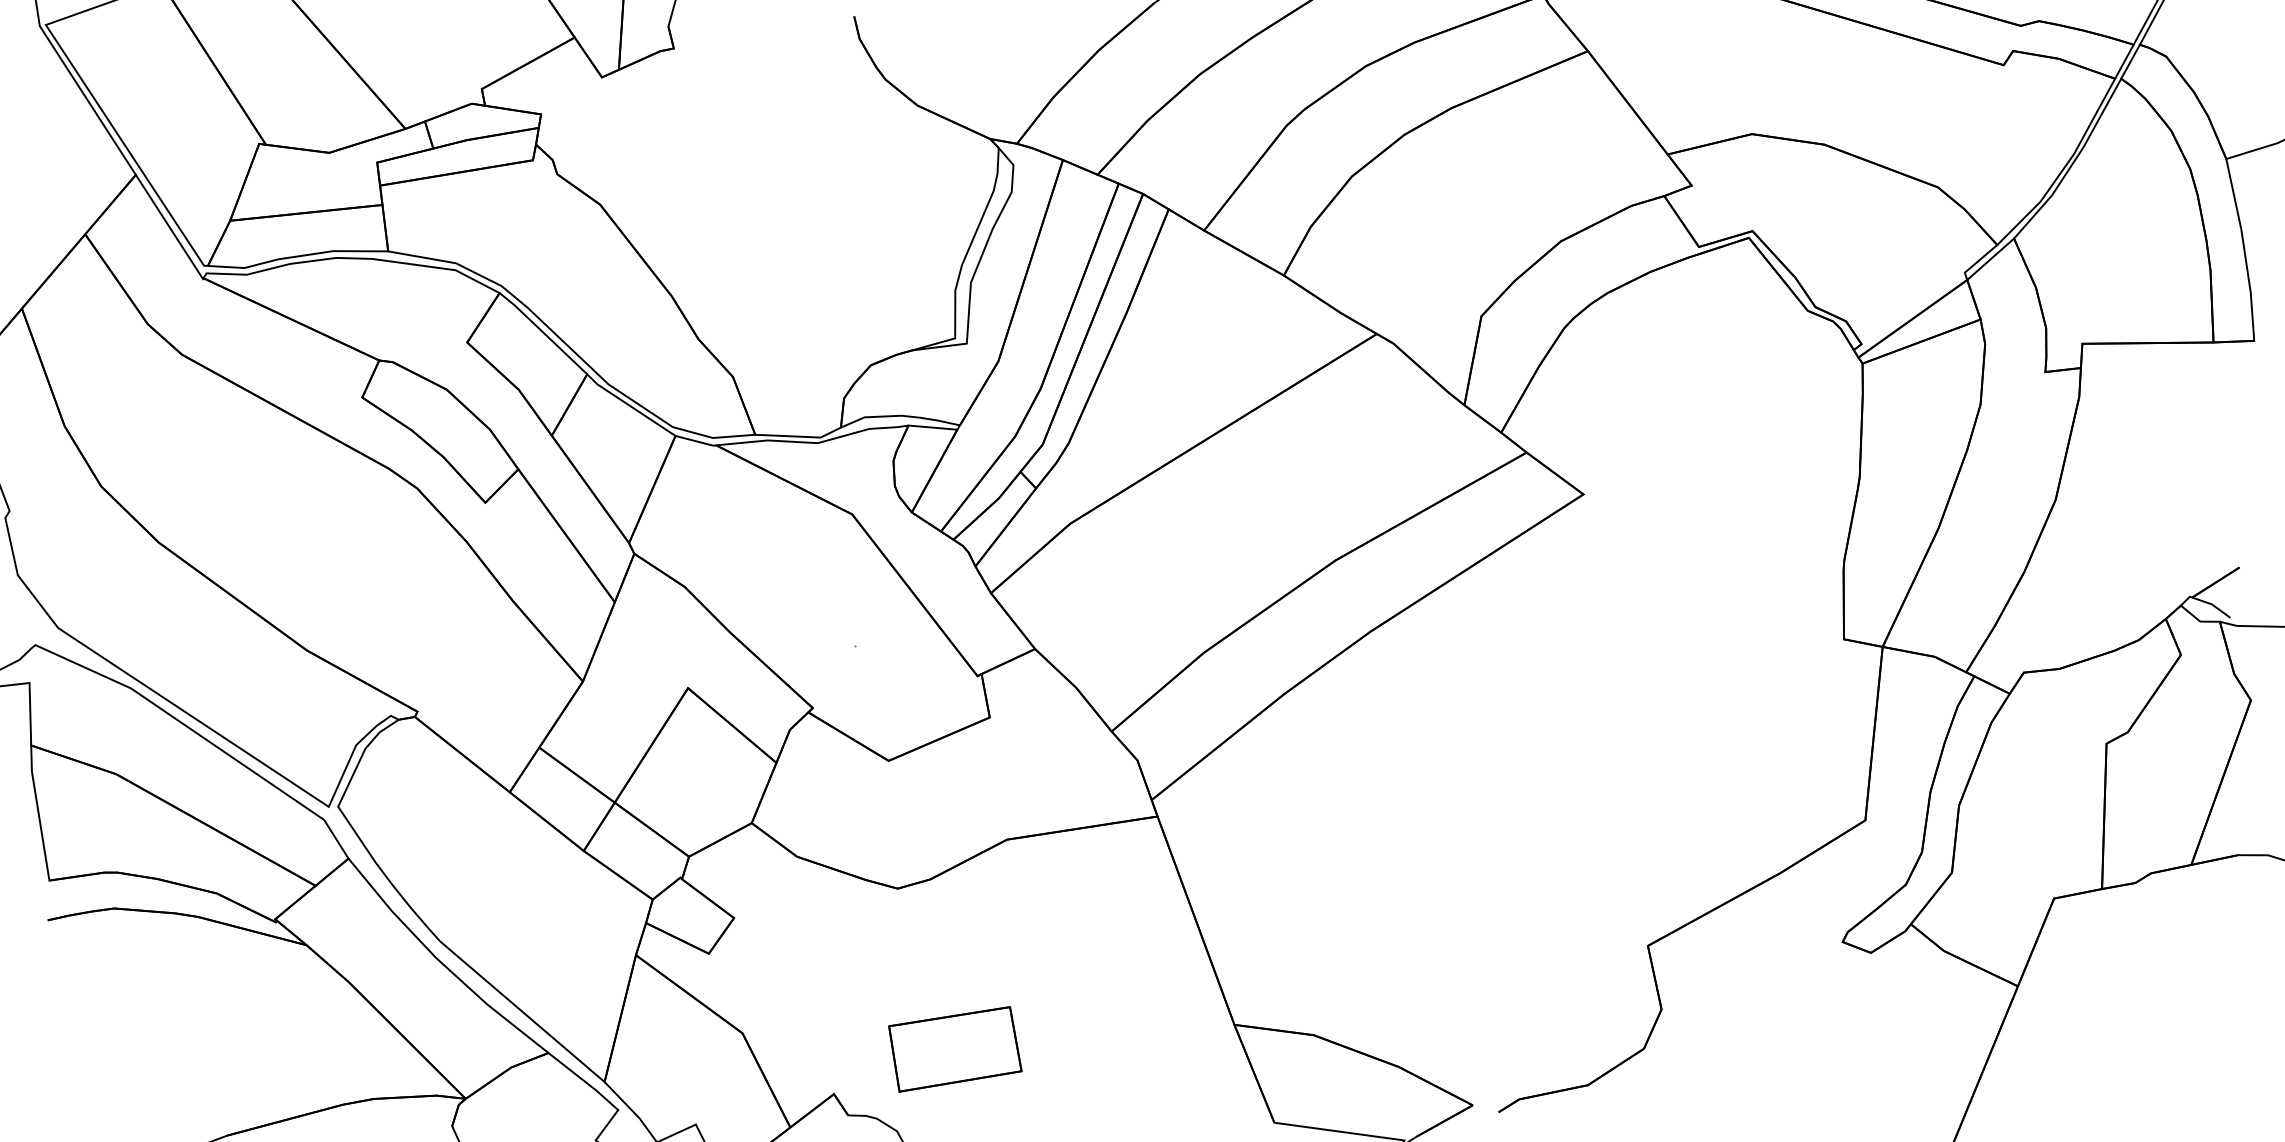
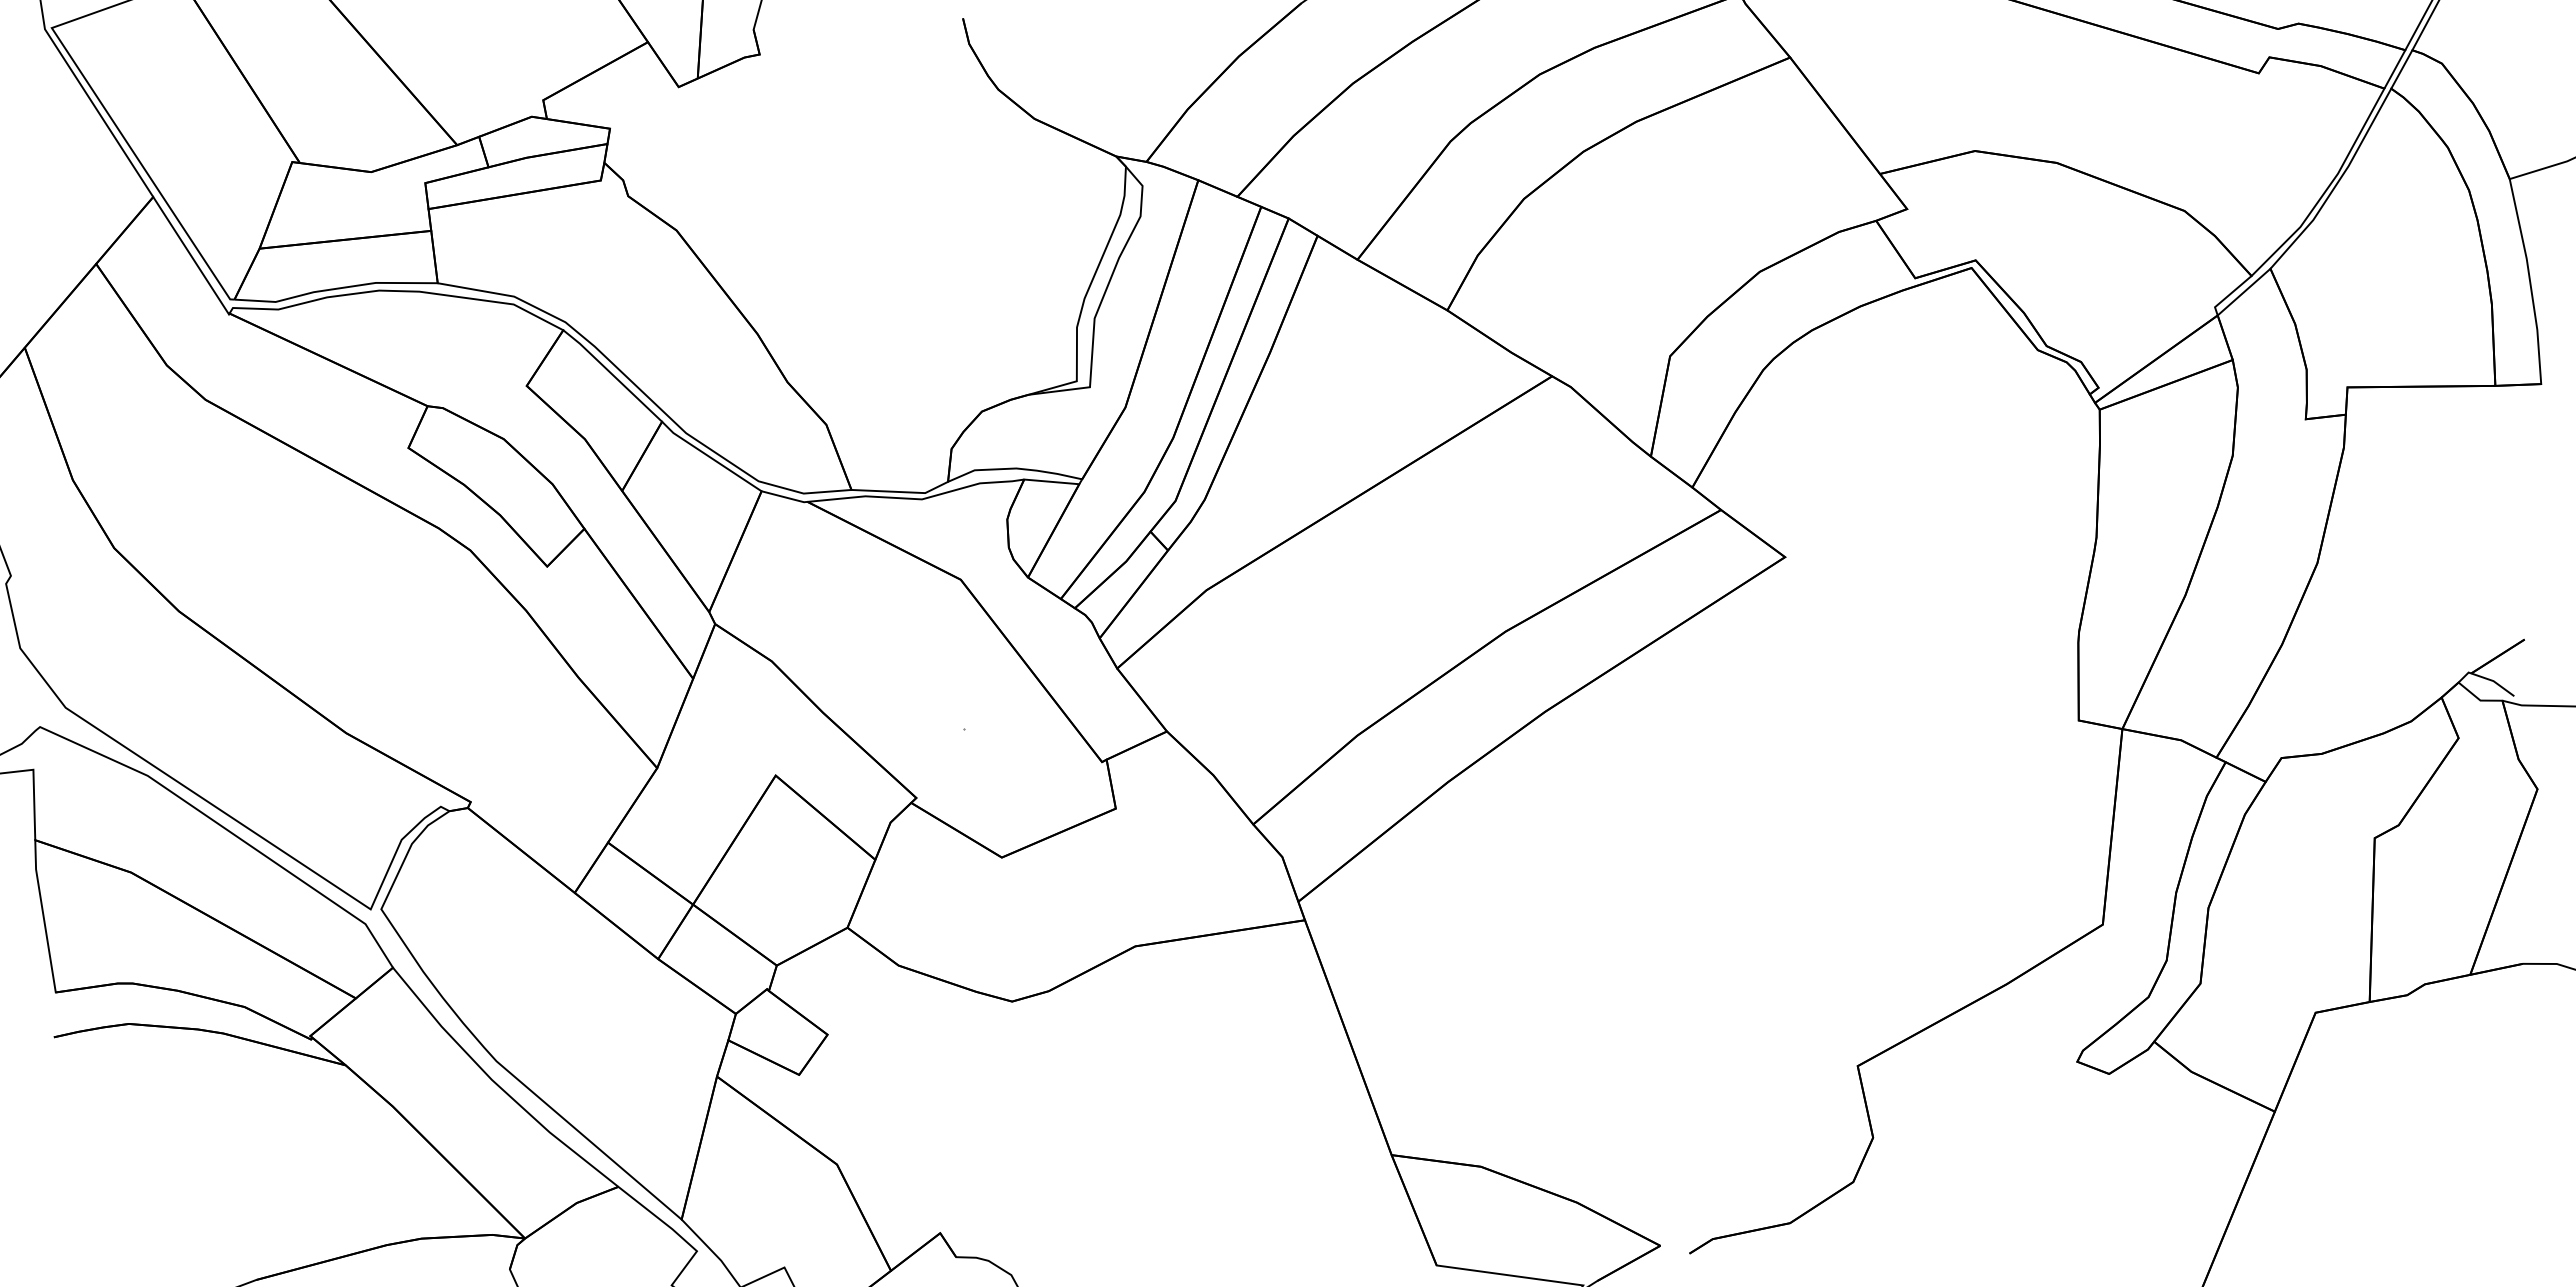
part: (954, 1049) -> (1076, 1182), removed

